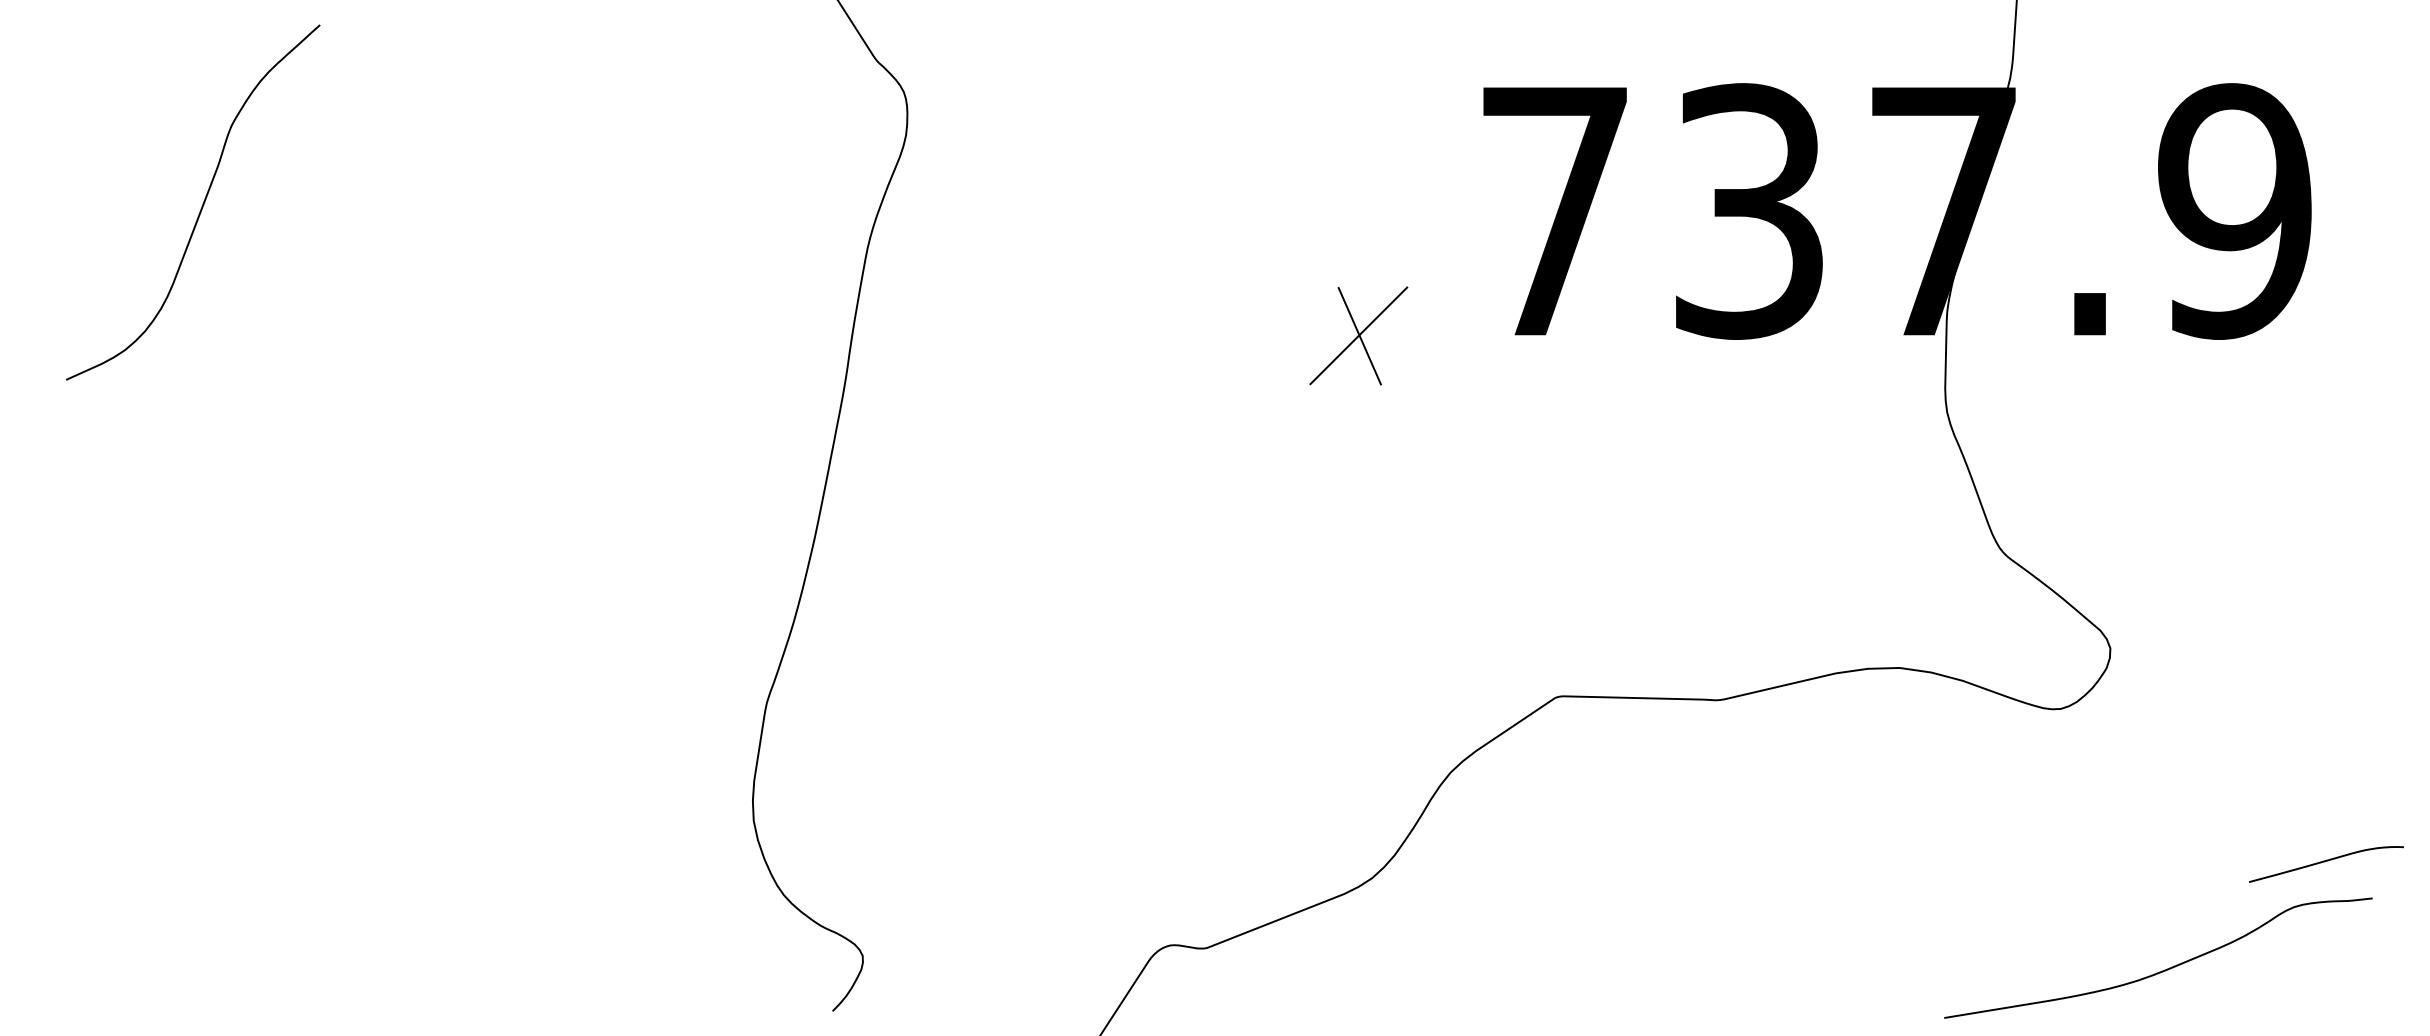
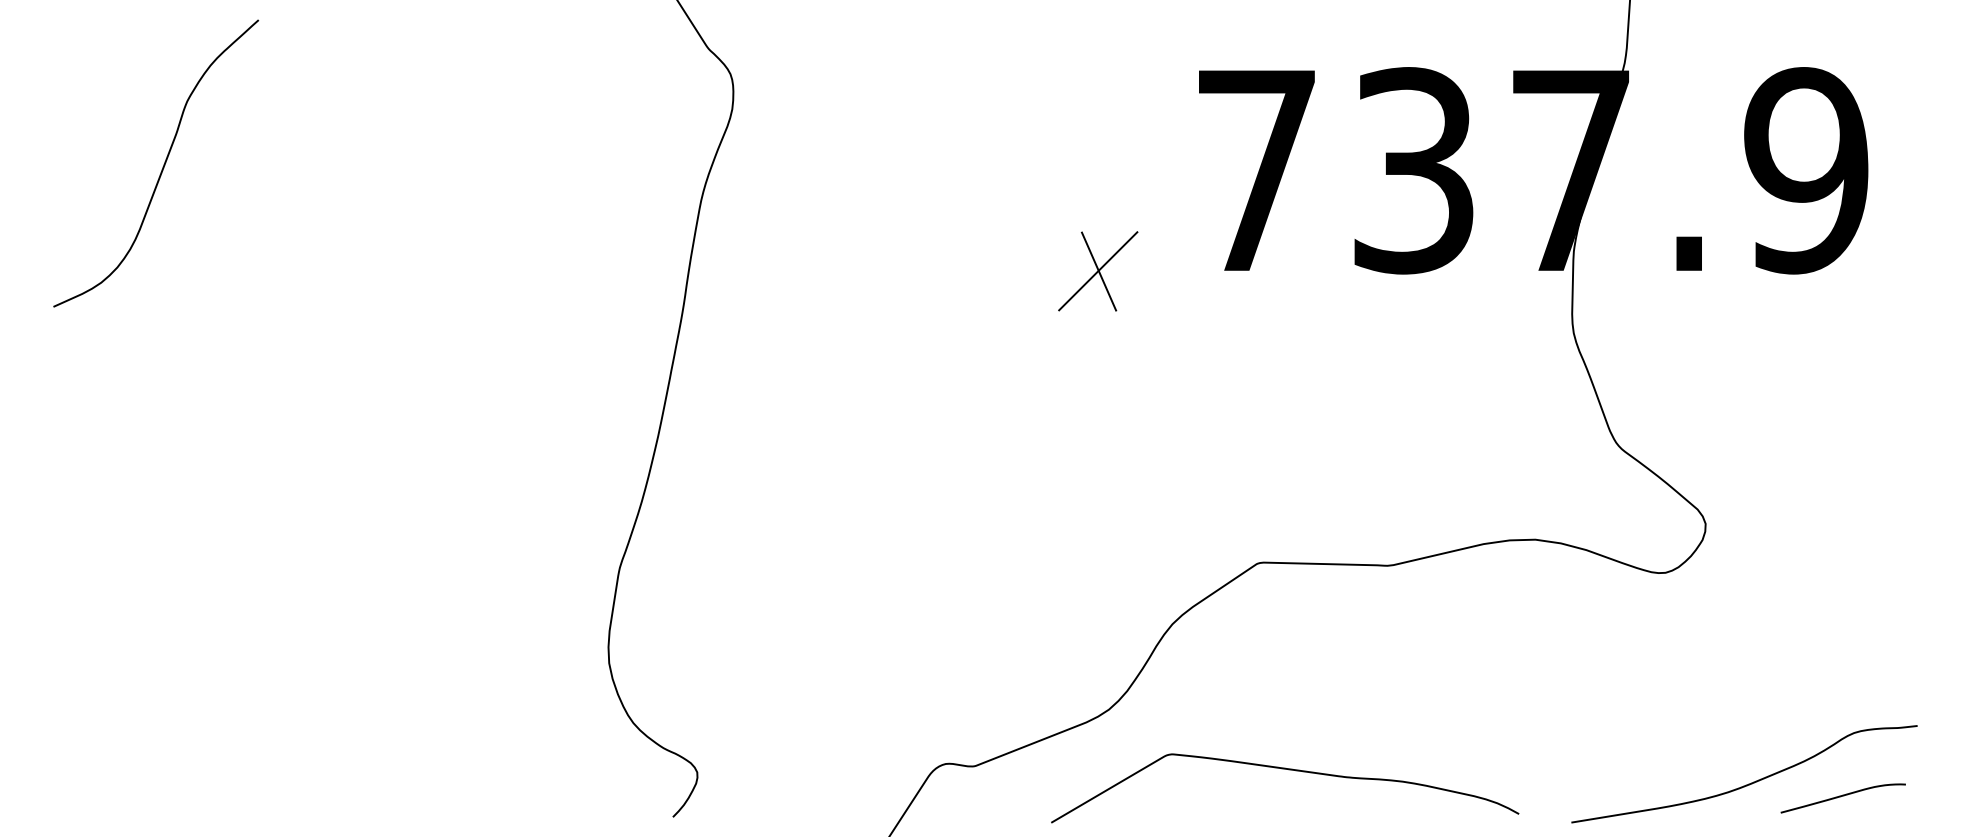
curve: (2325, 861) -> (1842, 796), moved
curve: (1594, 953) -> (1288, 770), added

